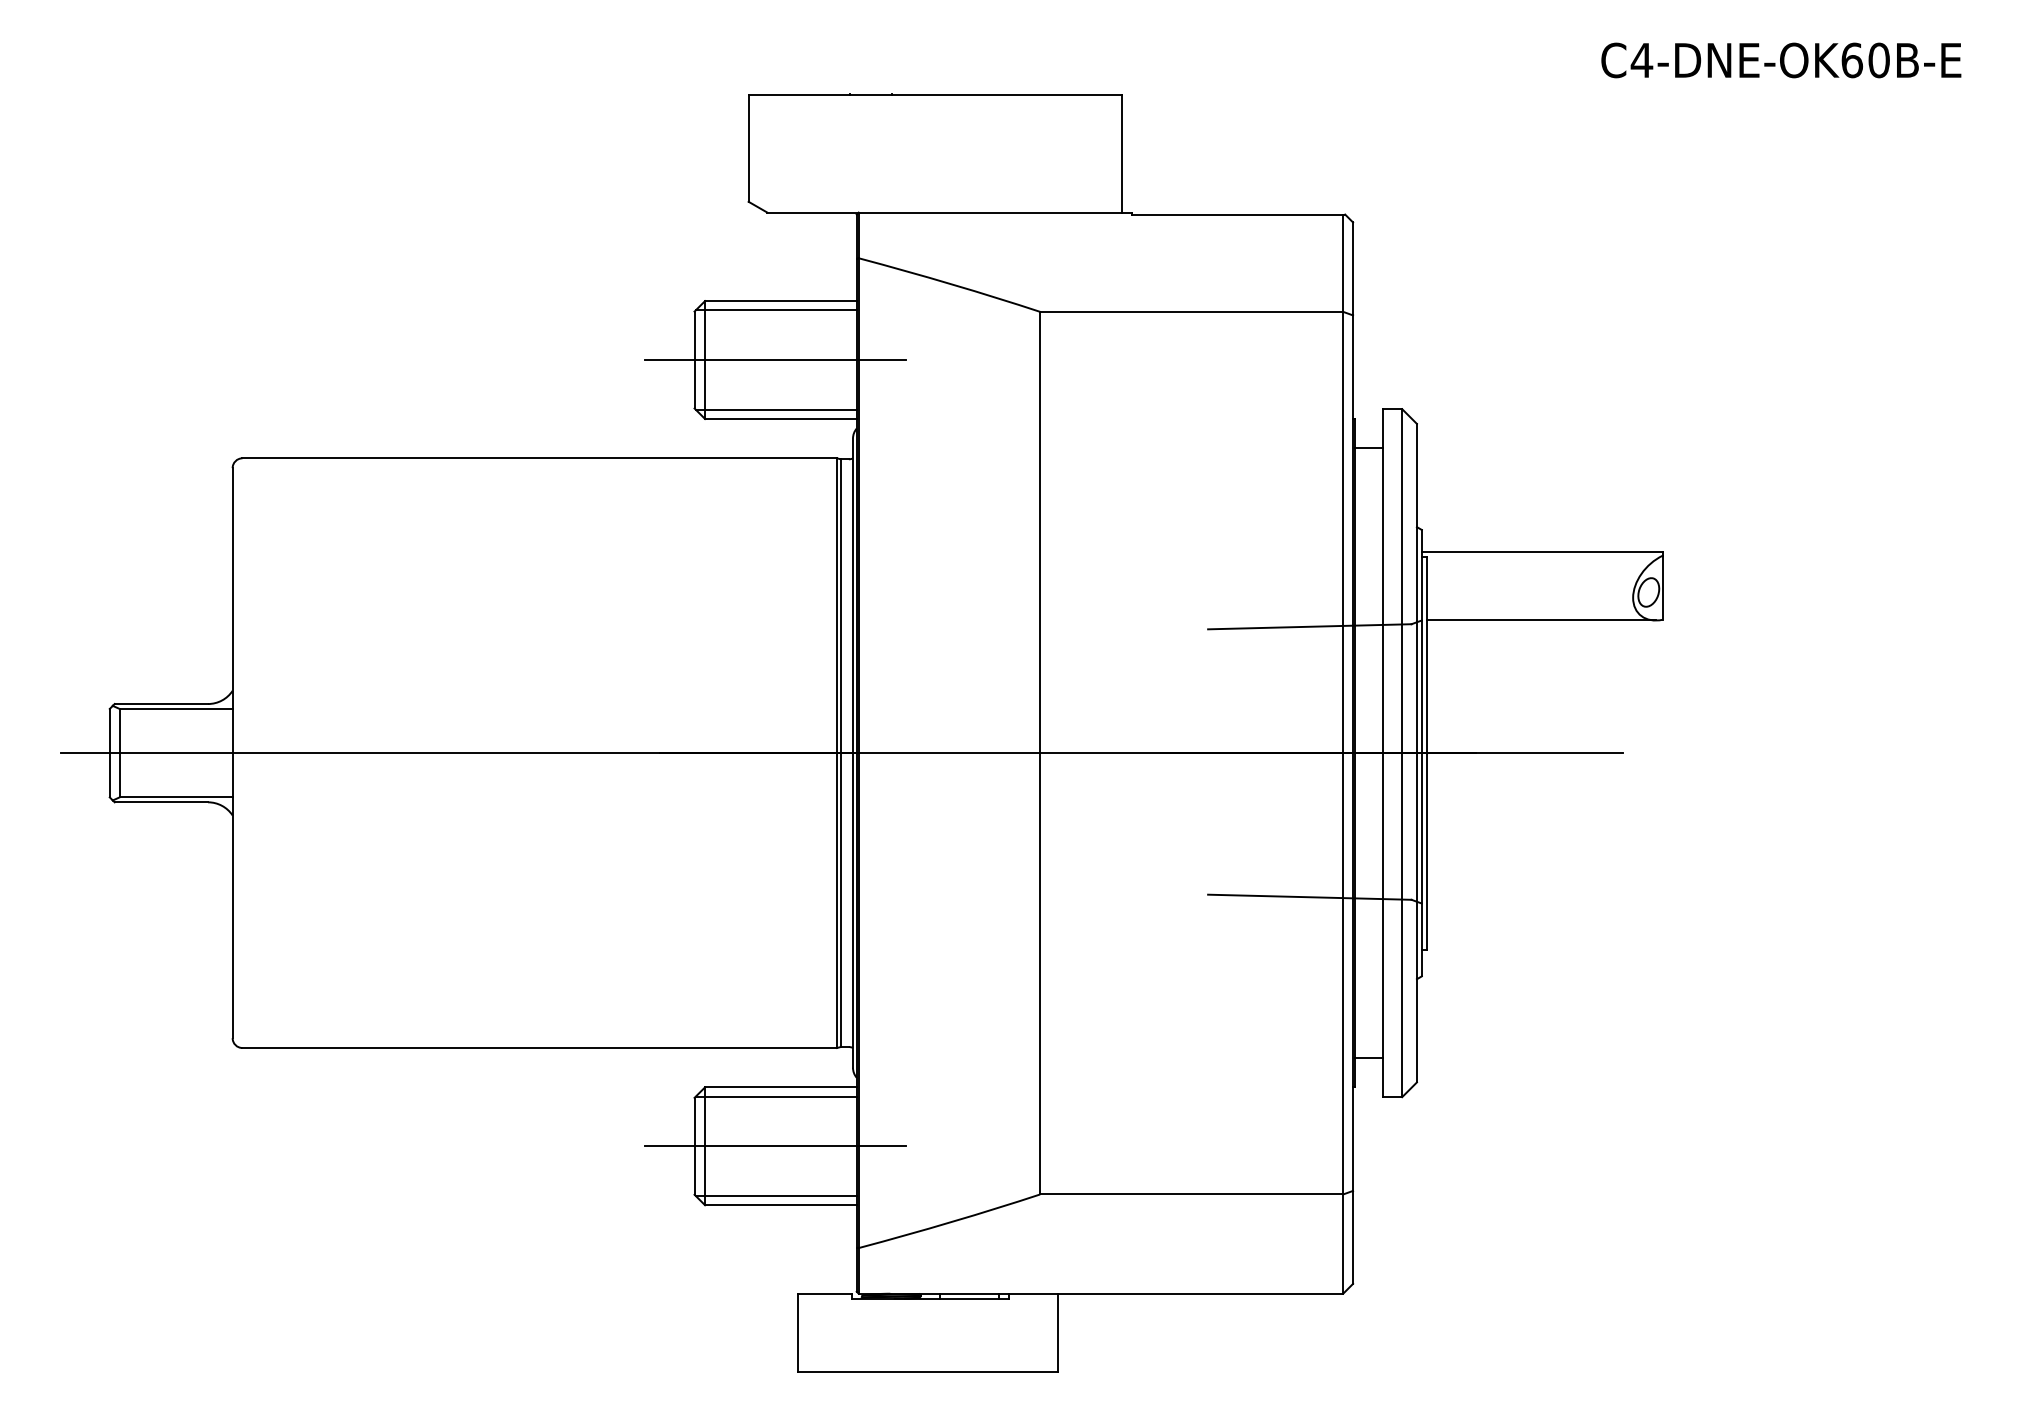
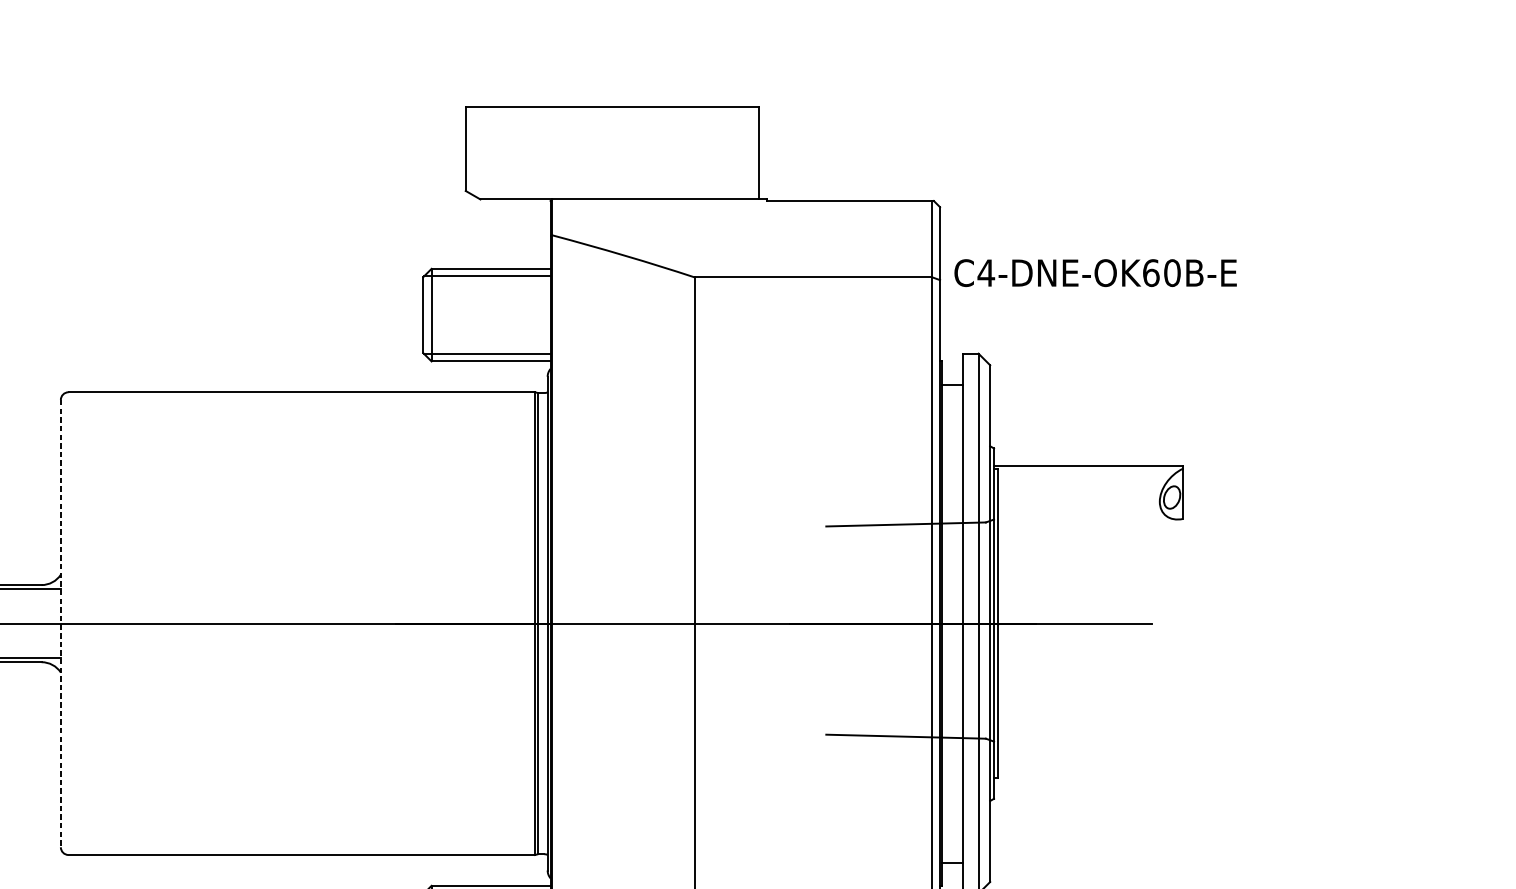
text: (1781, 60) -> (1095, 273), moved
line: (775, 360) -> (486, 315), removed
line: (1540, 620) -> (1087, 519), removed
line: (232, 753) -> (60, 623), solid -> dashed

